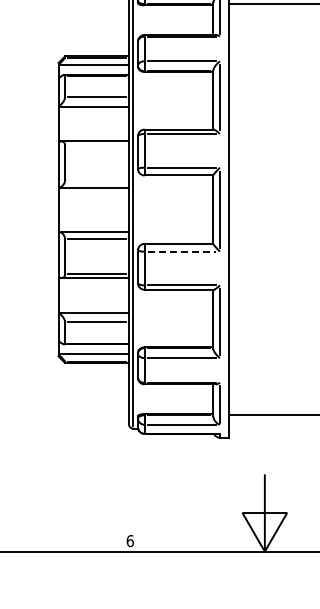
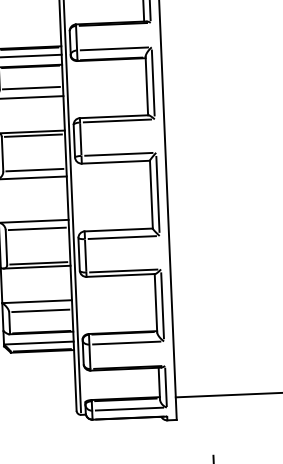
line: (96, 145) -> (32, 135), added
line: (96, 180) -> (34, 170), added
line: (182, 251) -> (122, 237), dashed -> solid

